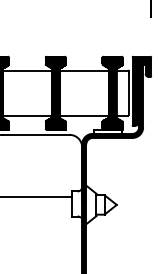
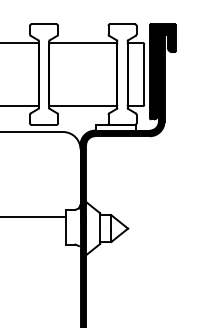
hatch: (55, 92) -> (43, 73), removed
hatch: (112, 92) -> (122, 73), removed

